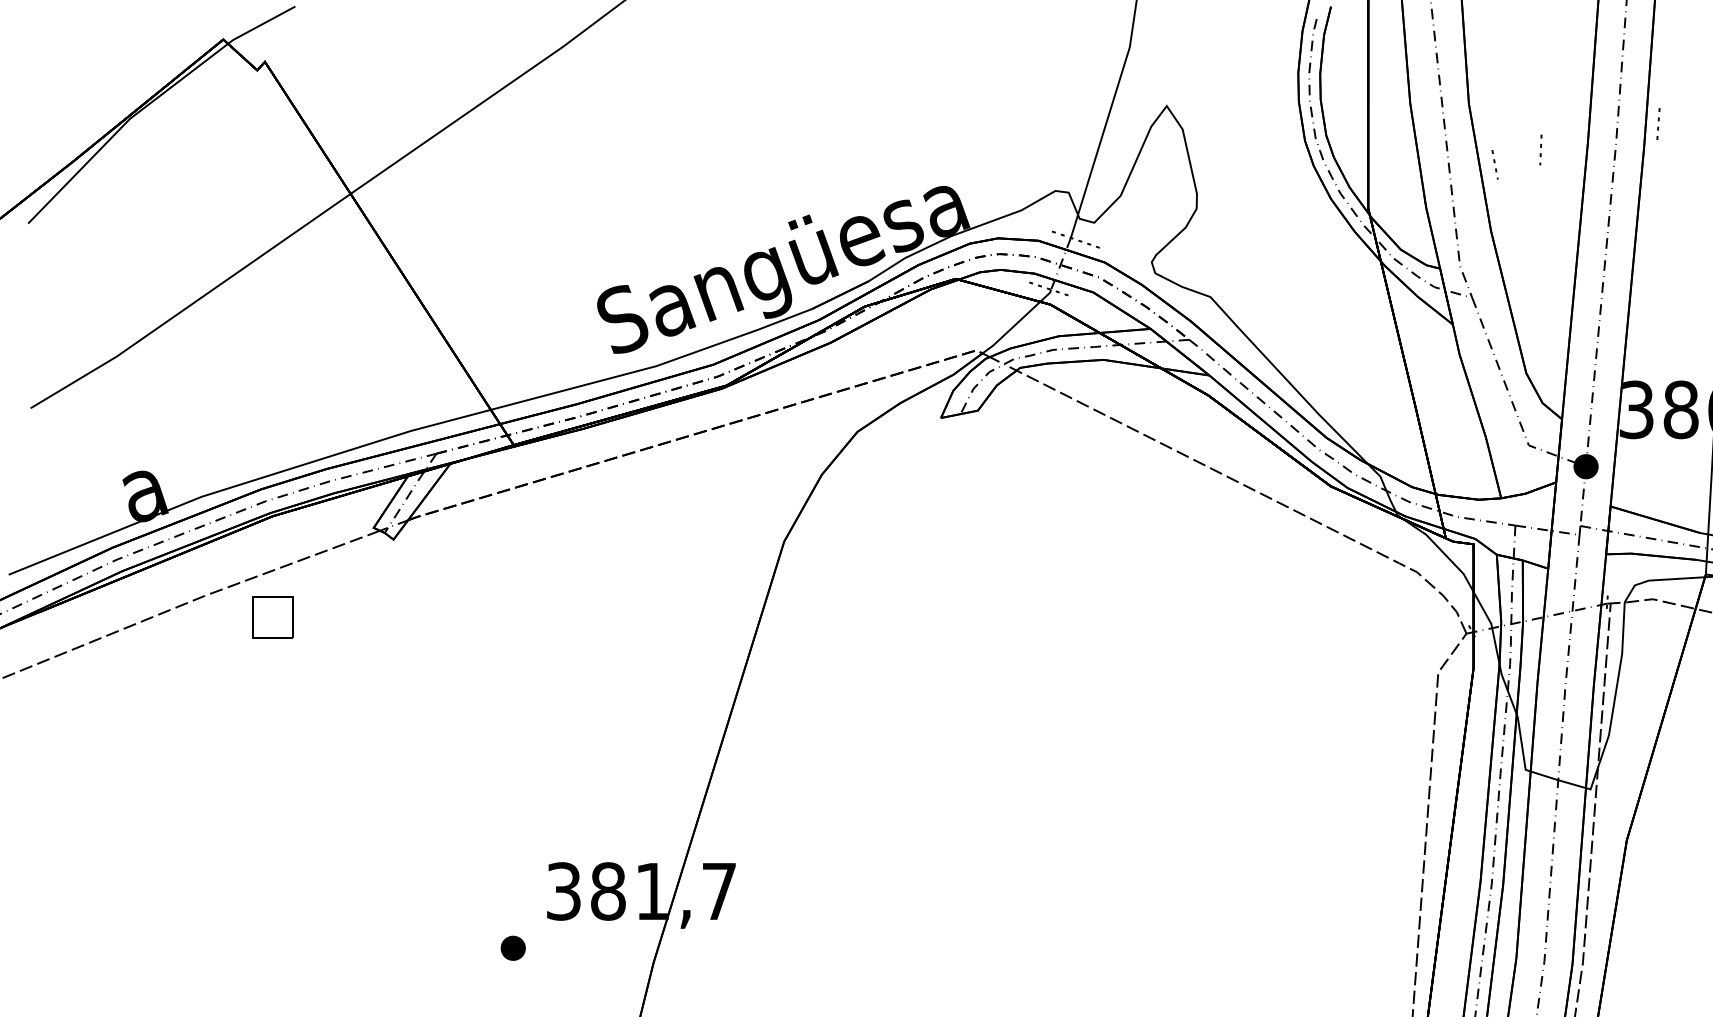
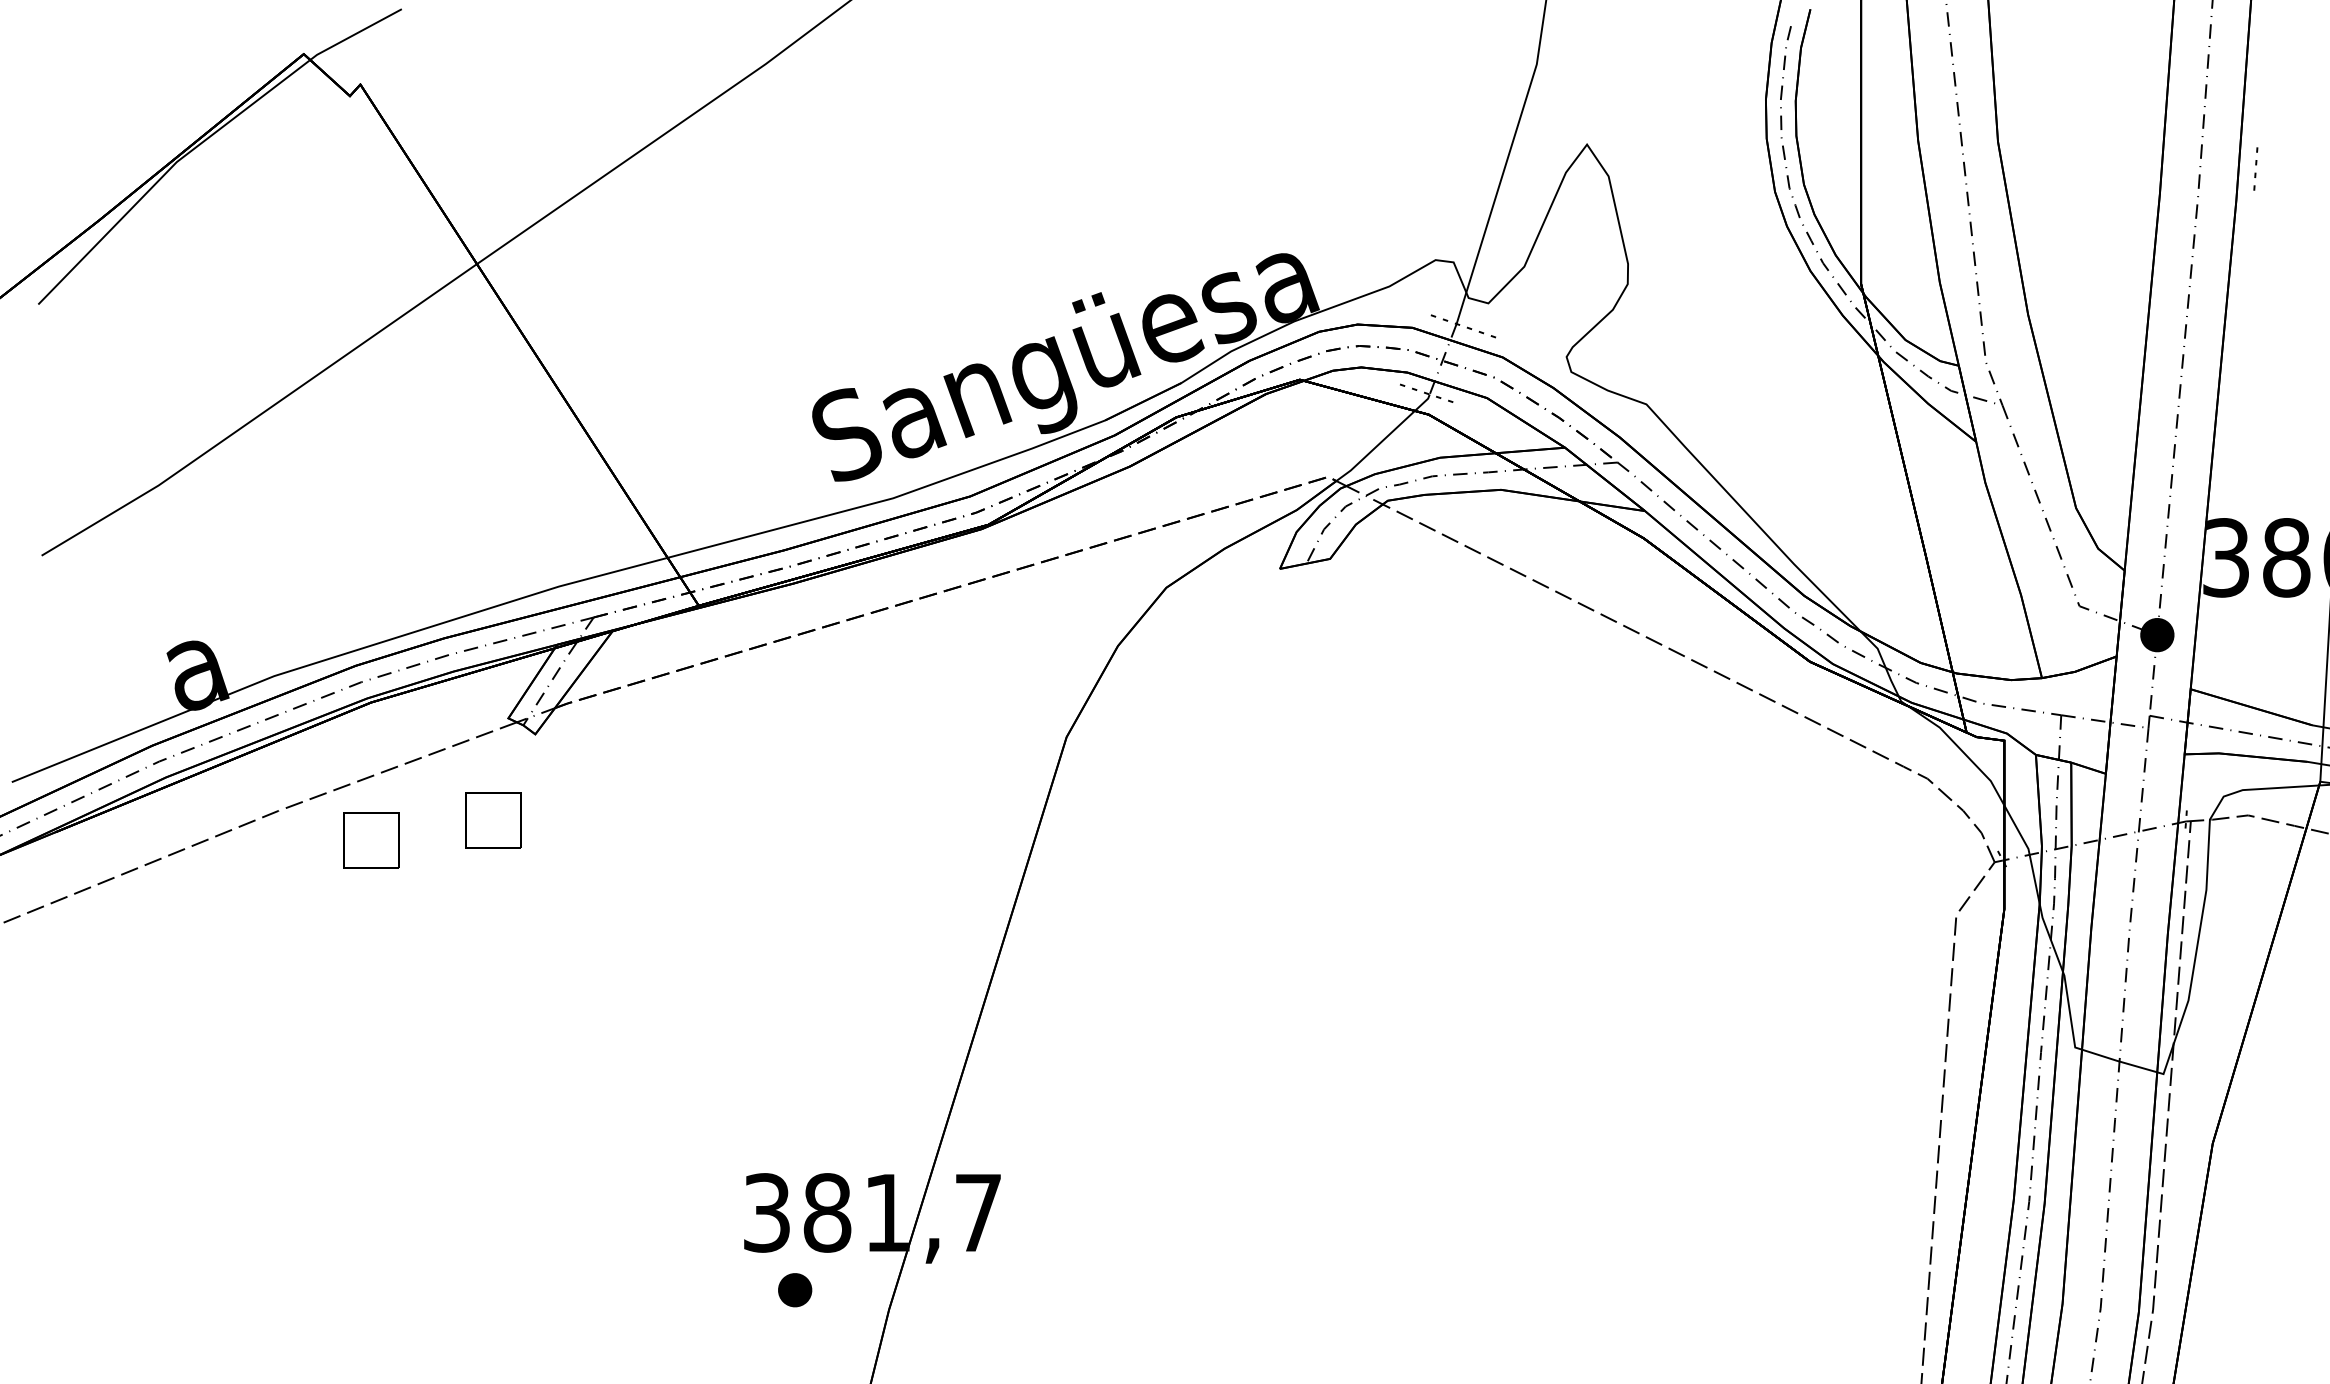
line: (1540, 147) -> (2095, 201), removed
line: (1495, 163) -> (2033, 222), removed
part: (362, 602) -> (493, 820), added
part: (513, 948) -> (795, 1290), moved

